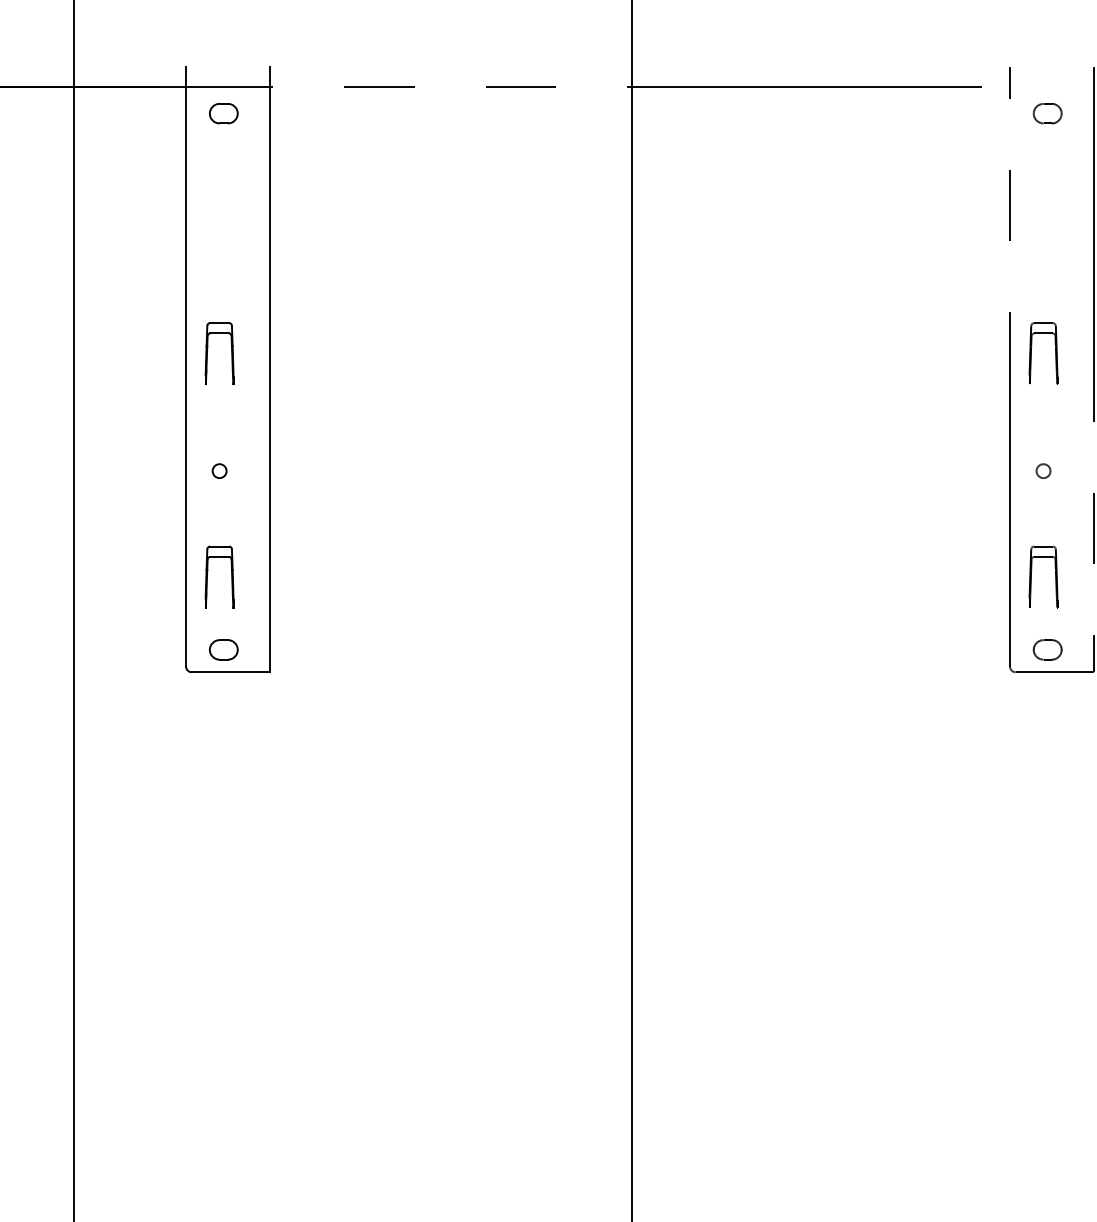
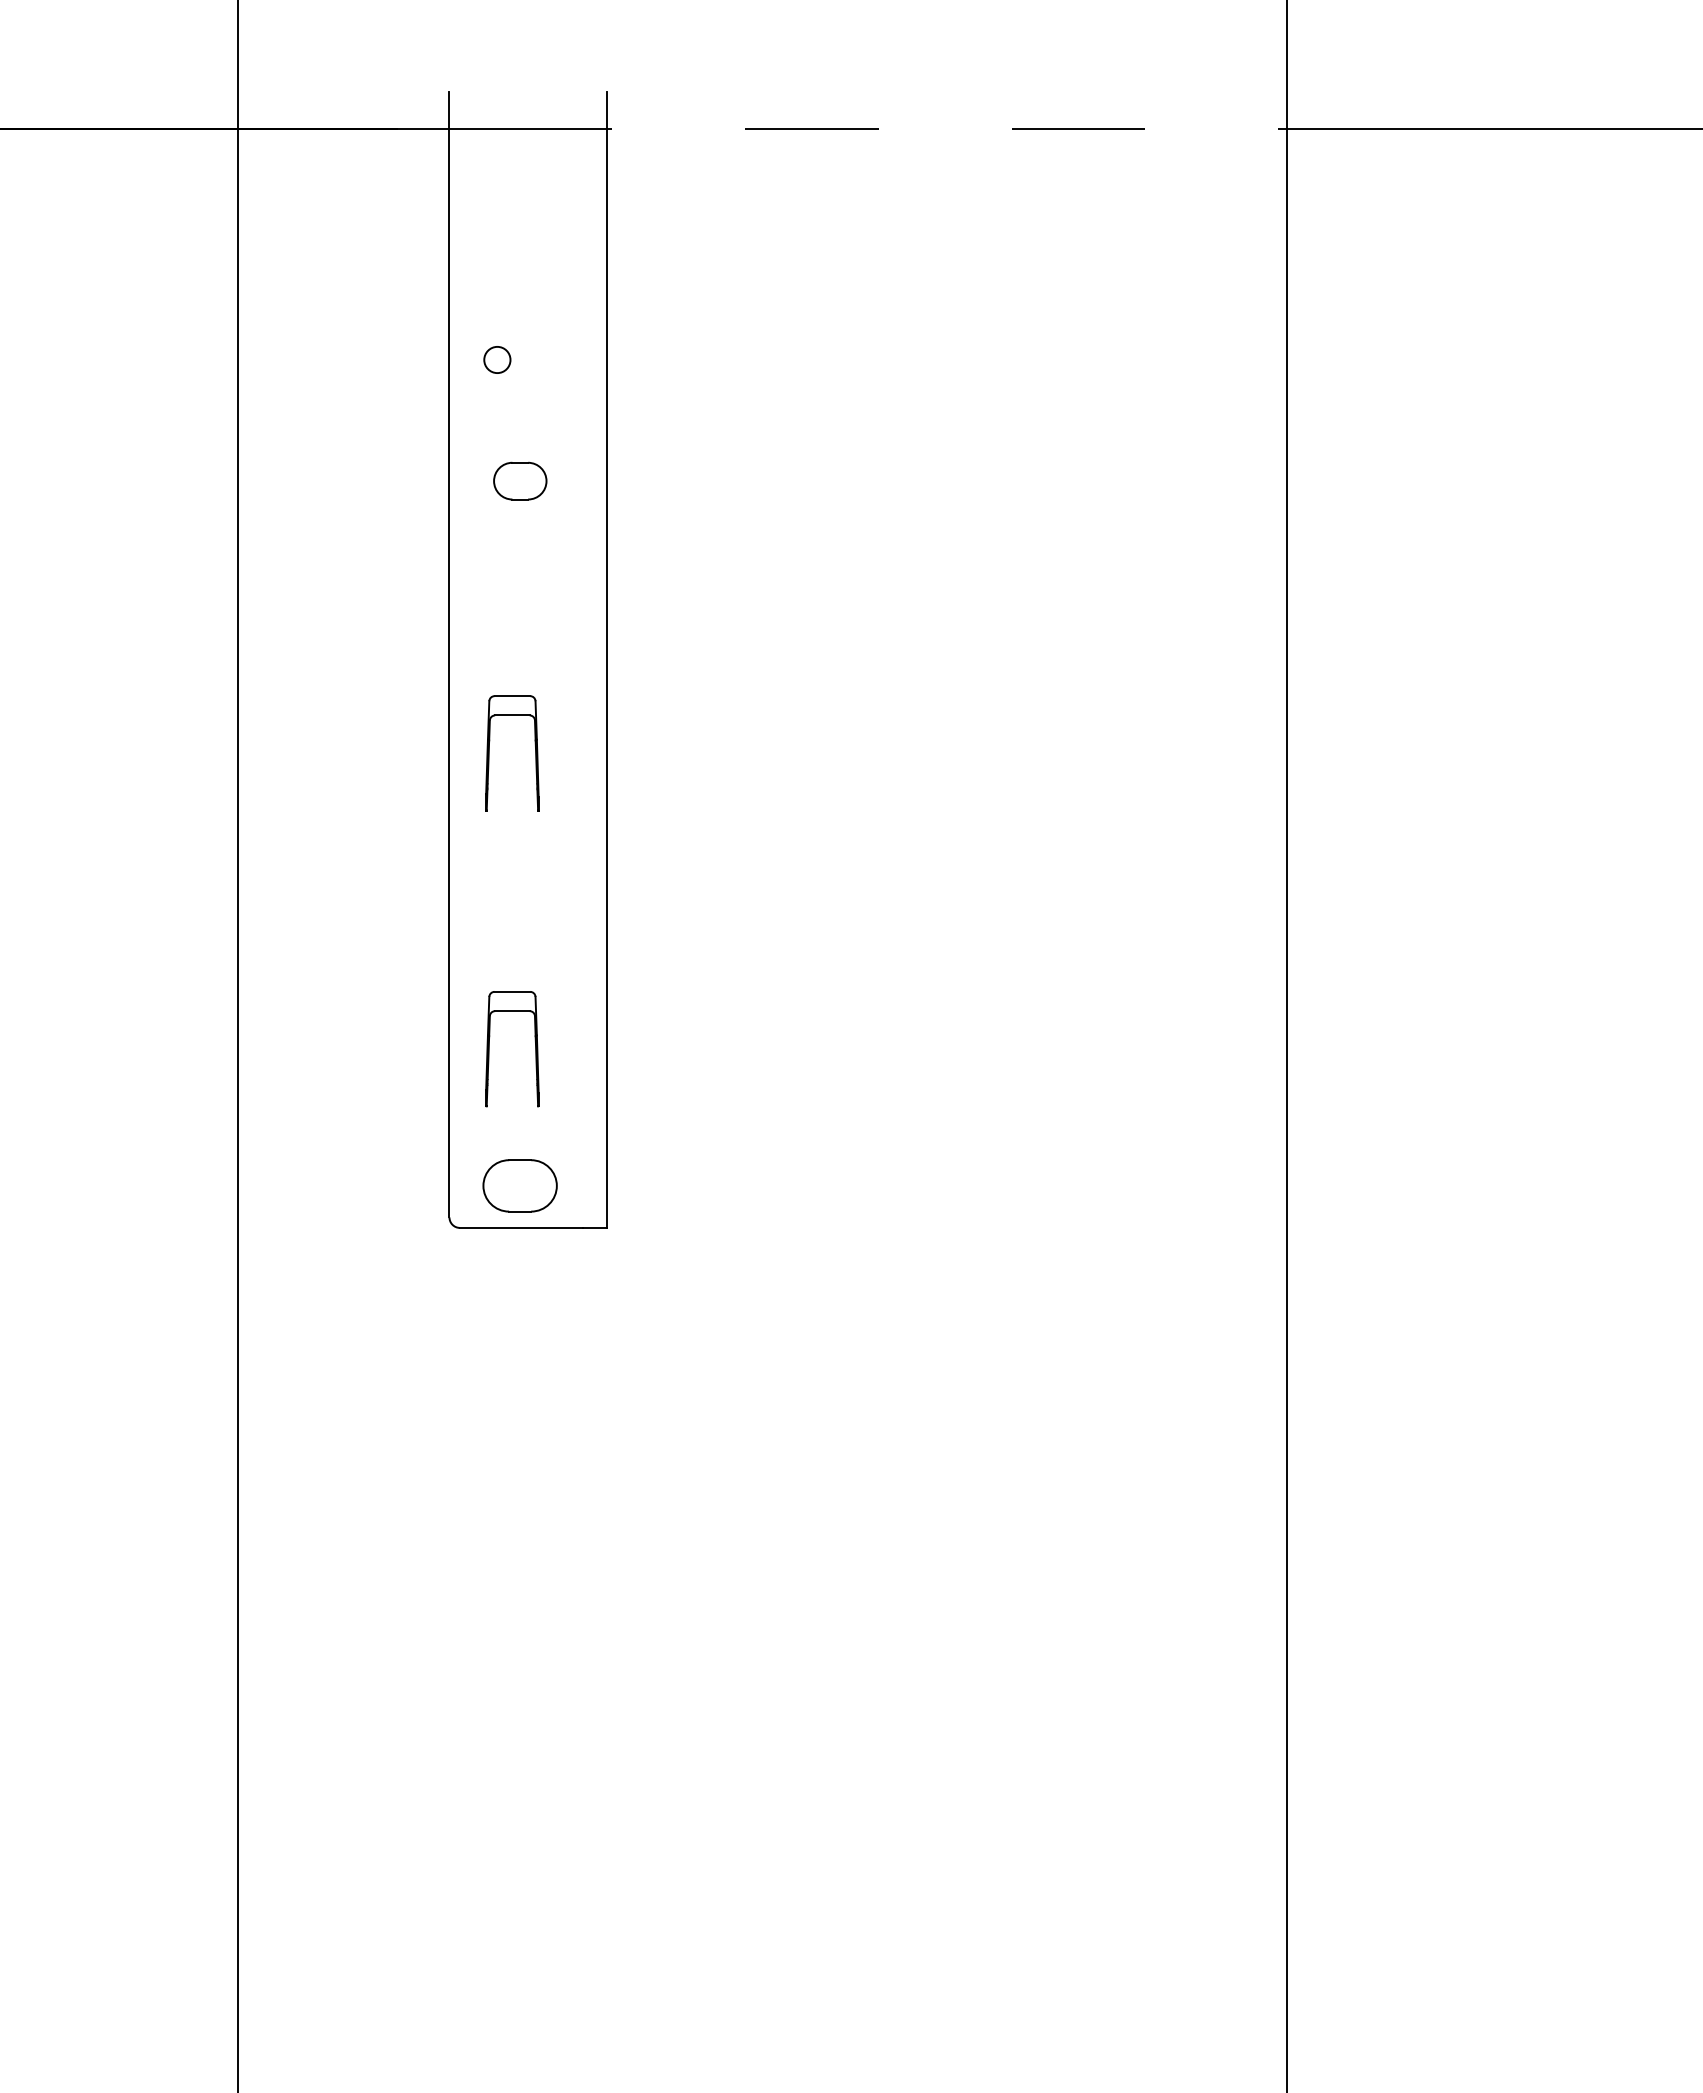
part: (223, 113) -> (519, 480), moved
part: (207, 353) -> (489, 753), moved
circle: (219, 470) -> (497, 358), moved
part: (223, 649) -> (519, 1185), size x1.4

